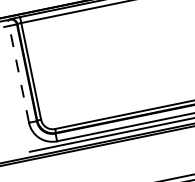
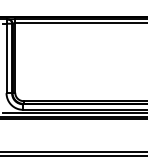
line: (18, 71) -> (6, 56), dashed -> solid

